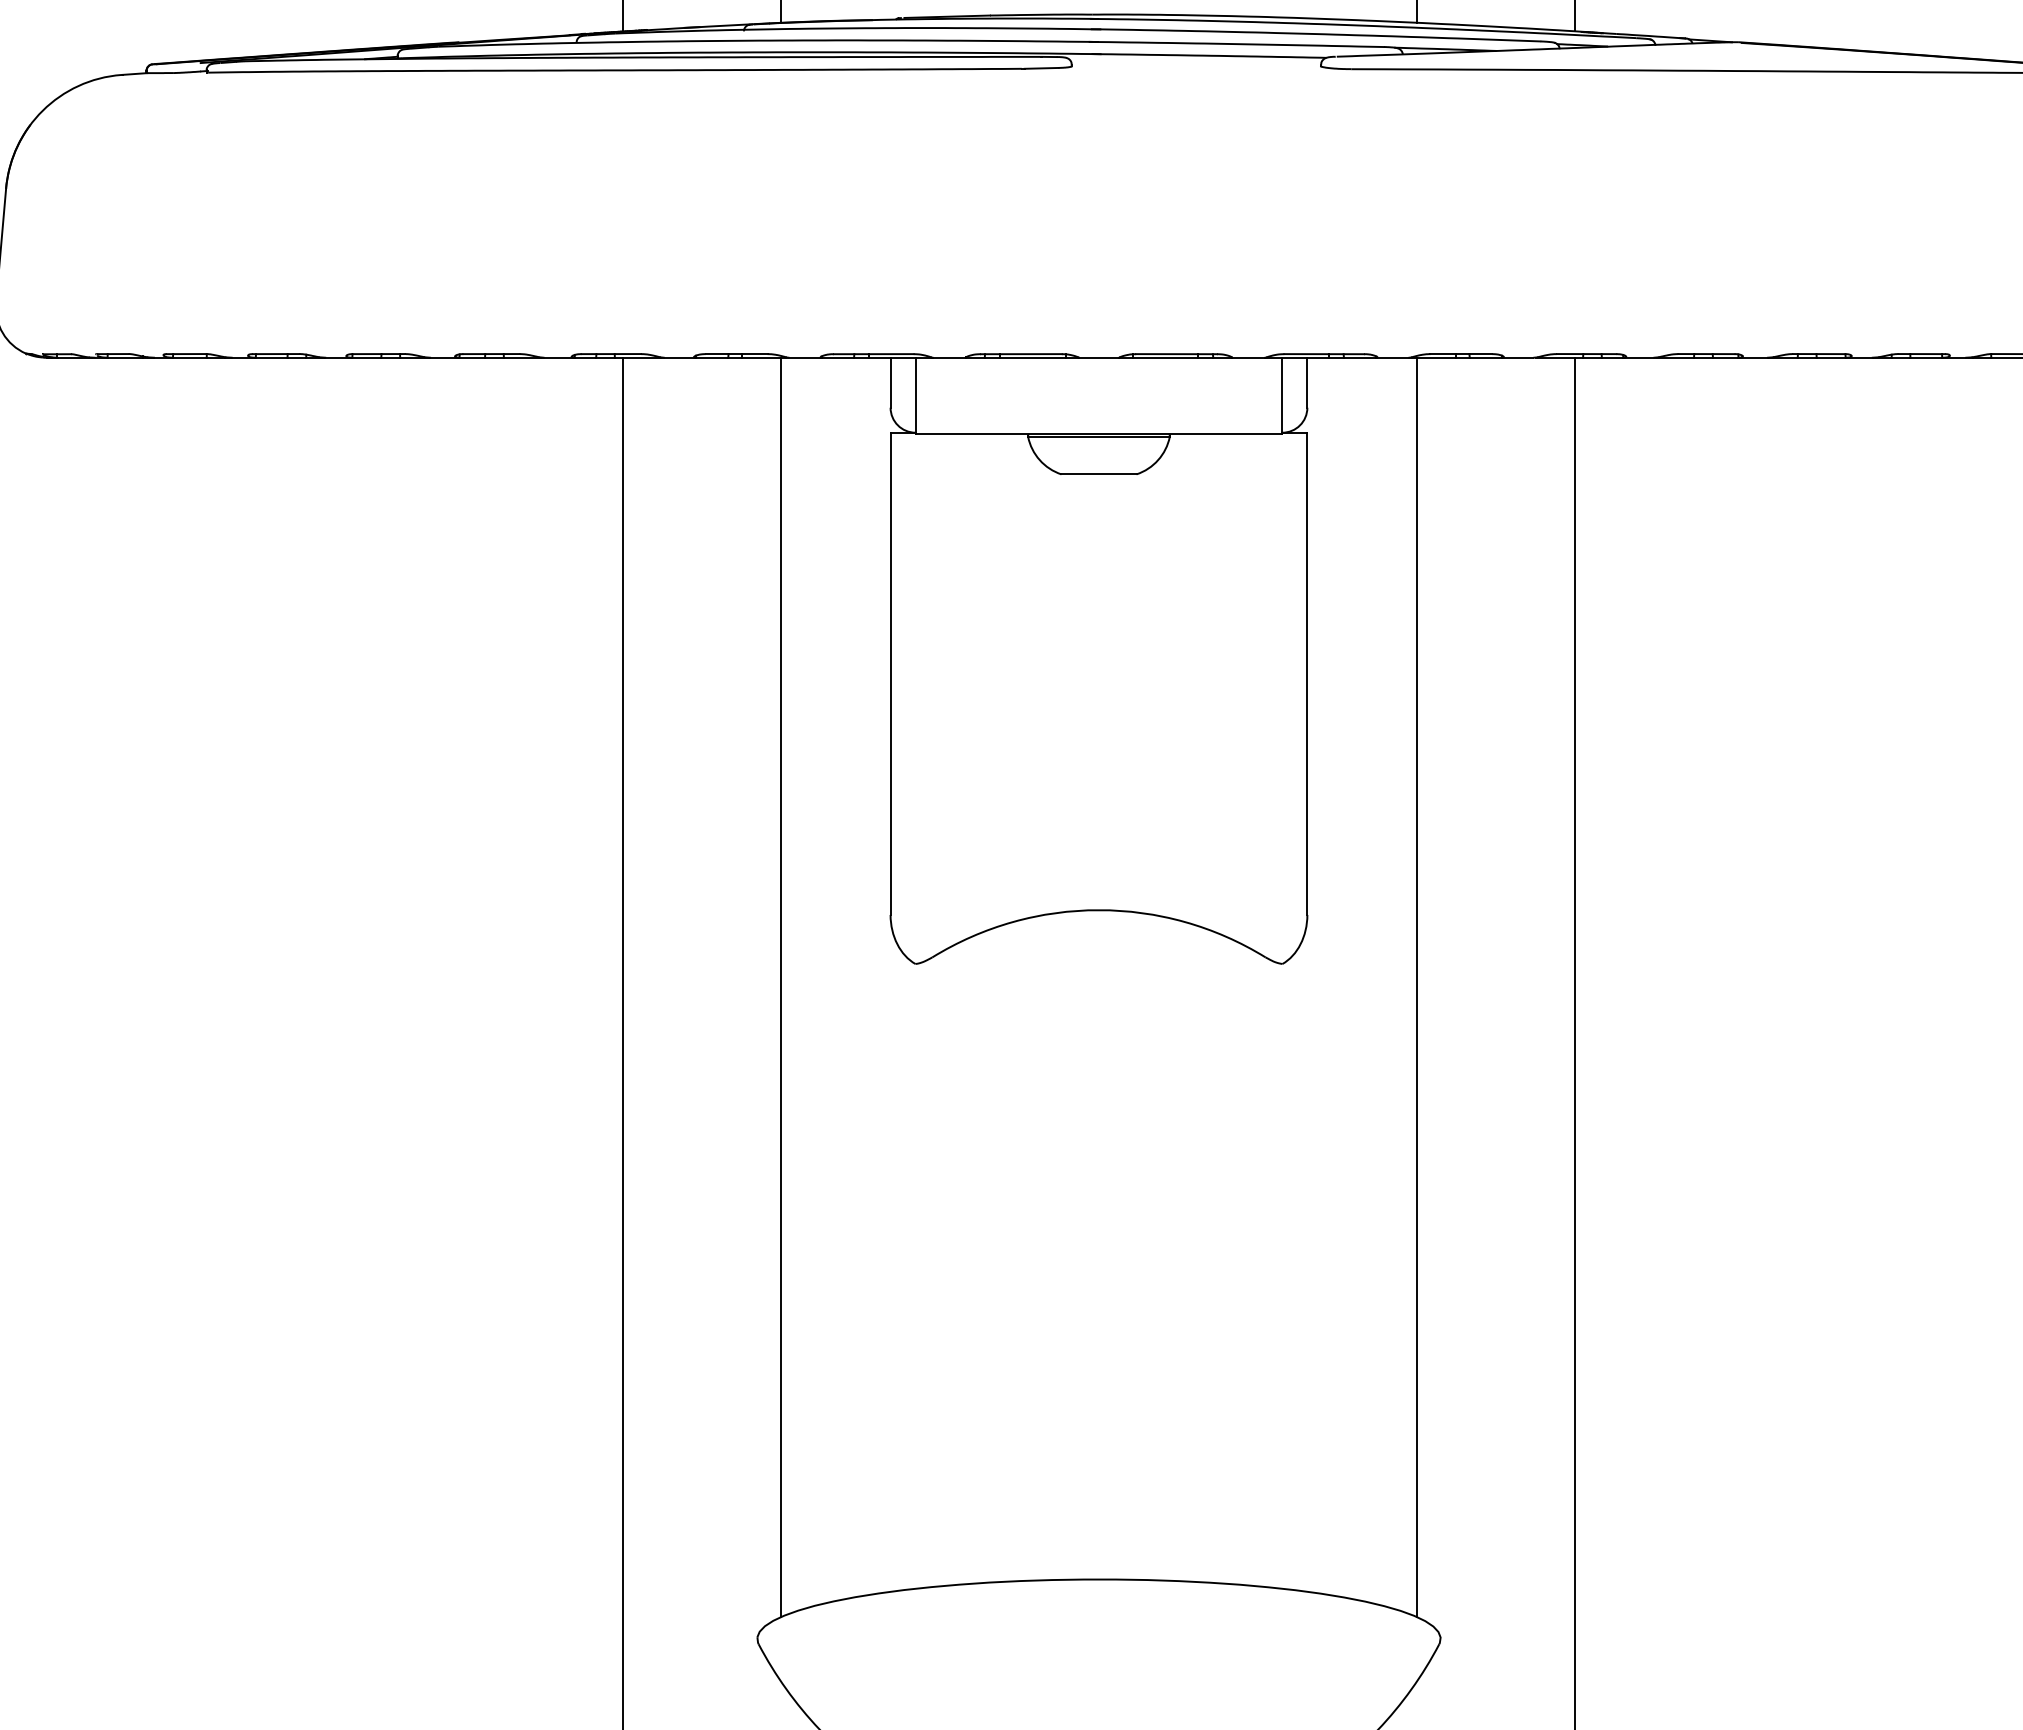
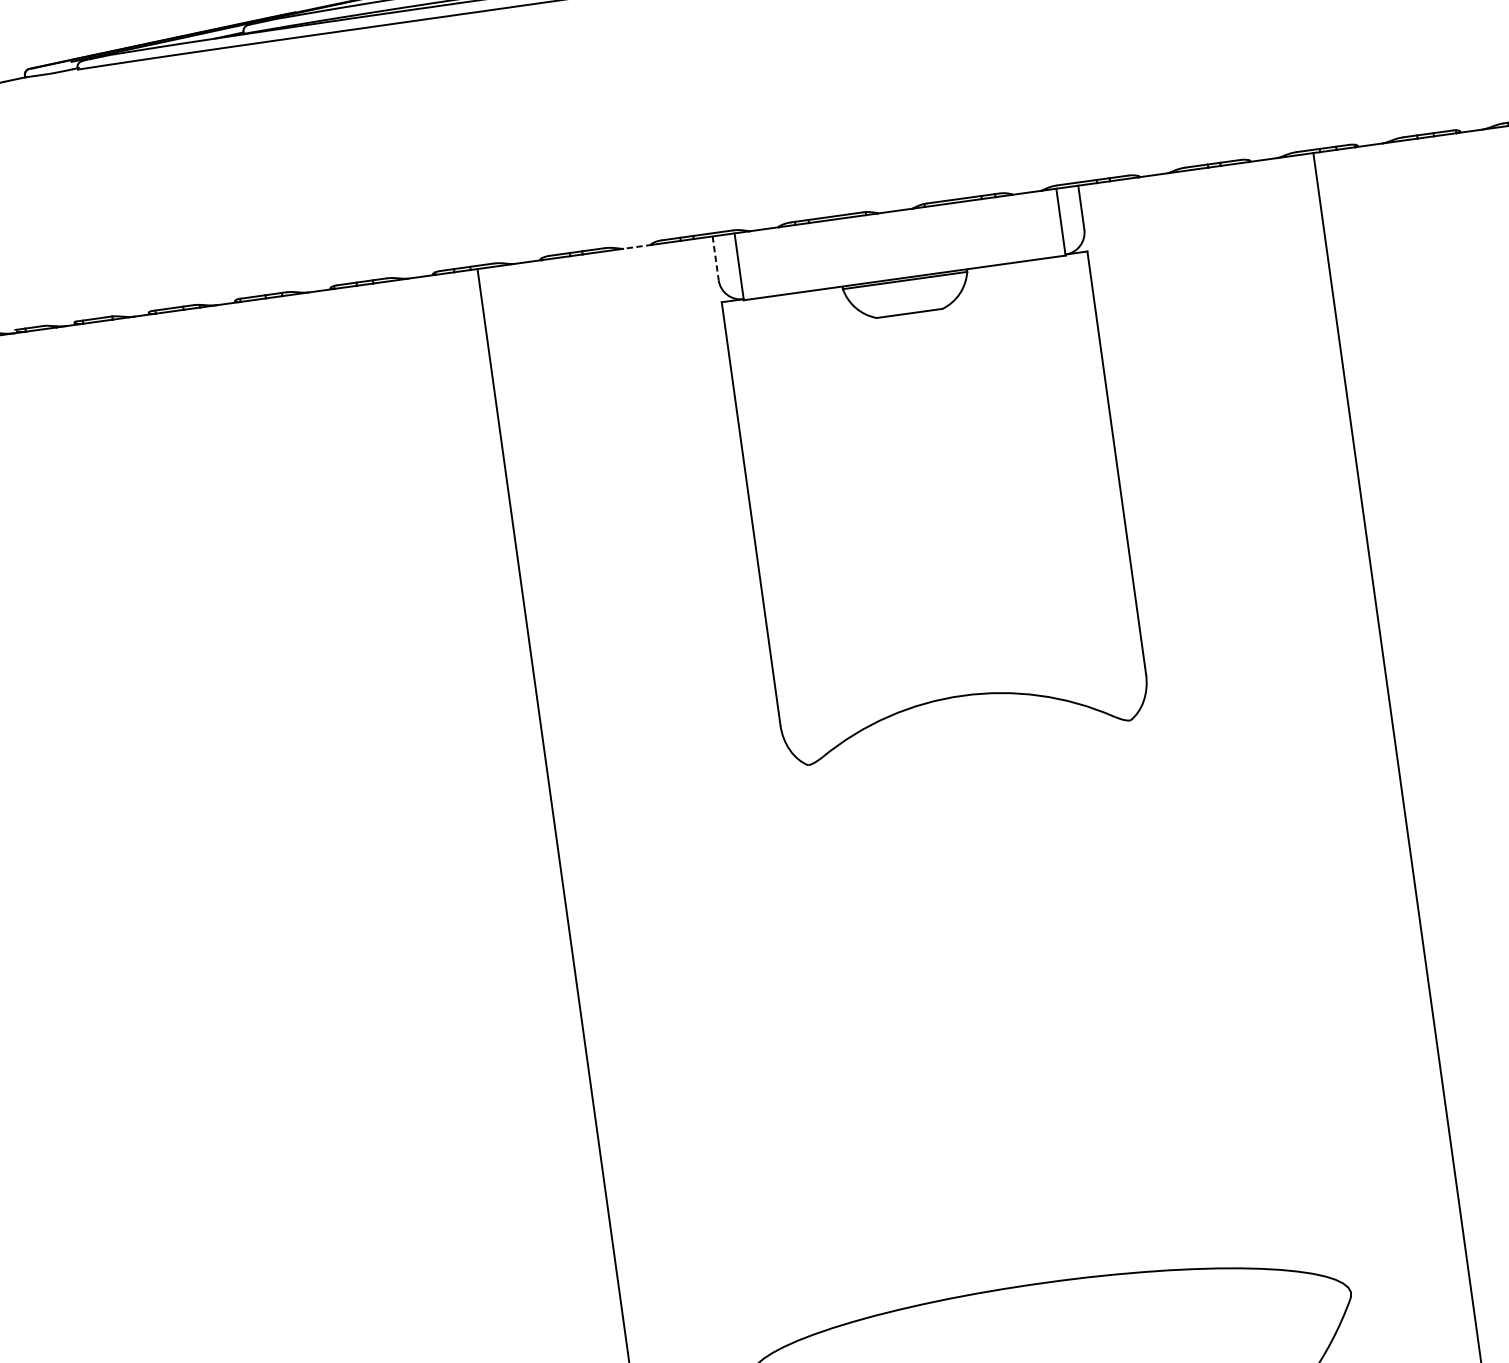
line: (805, 357) -> (637, 246), solid -> dashed
line: (890, 383) -> (715, 259), solid -> dashed
line: (781, 986) -> (693, 801), removed
line: (1416, 986) -> (1250, 724), removed

